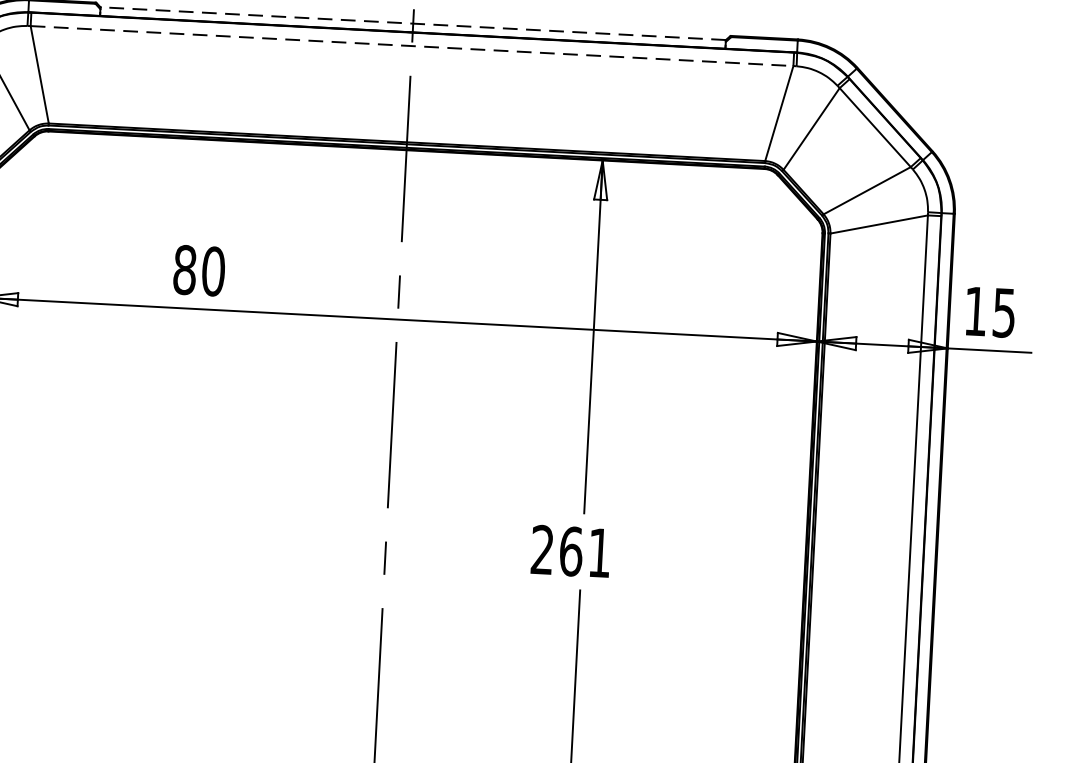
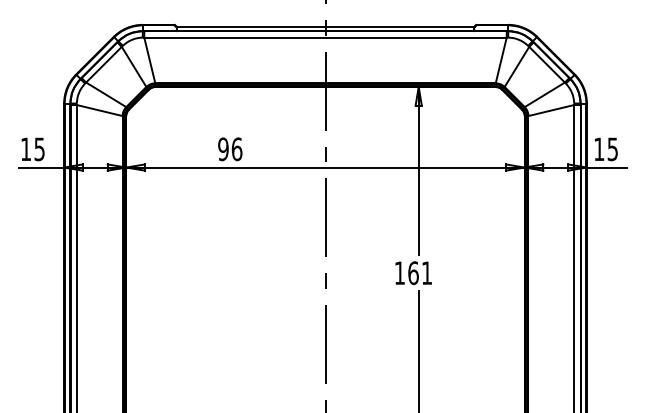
line: (413, 22) -> (325, 26), dashed -> solid
line: (414, 45) -> (326, 37), dashed -> solid
text: (199, 271) -> (230, 149), 80 -> 96
text: (541, 548) -> (399, 272), 261 -> 161

